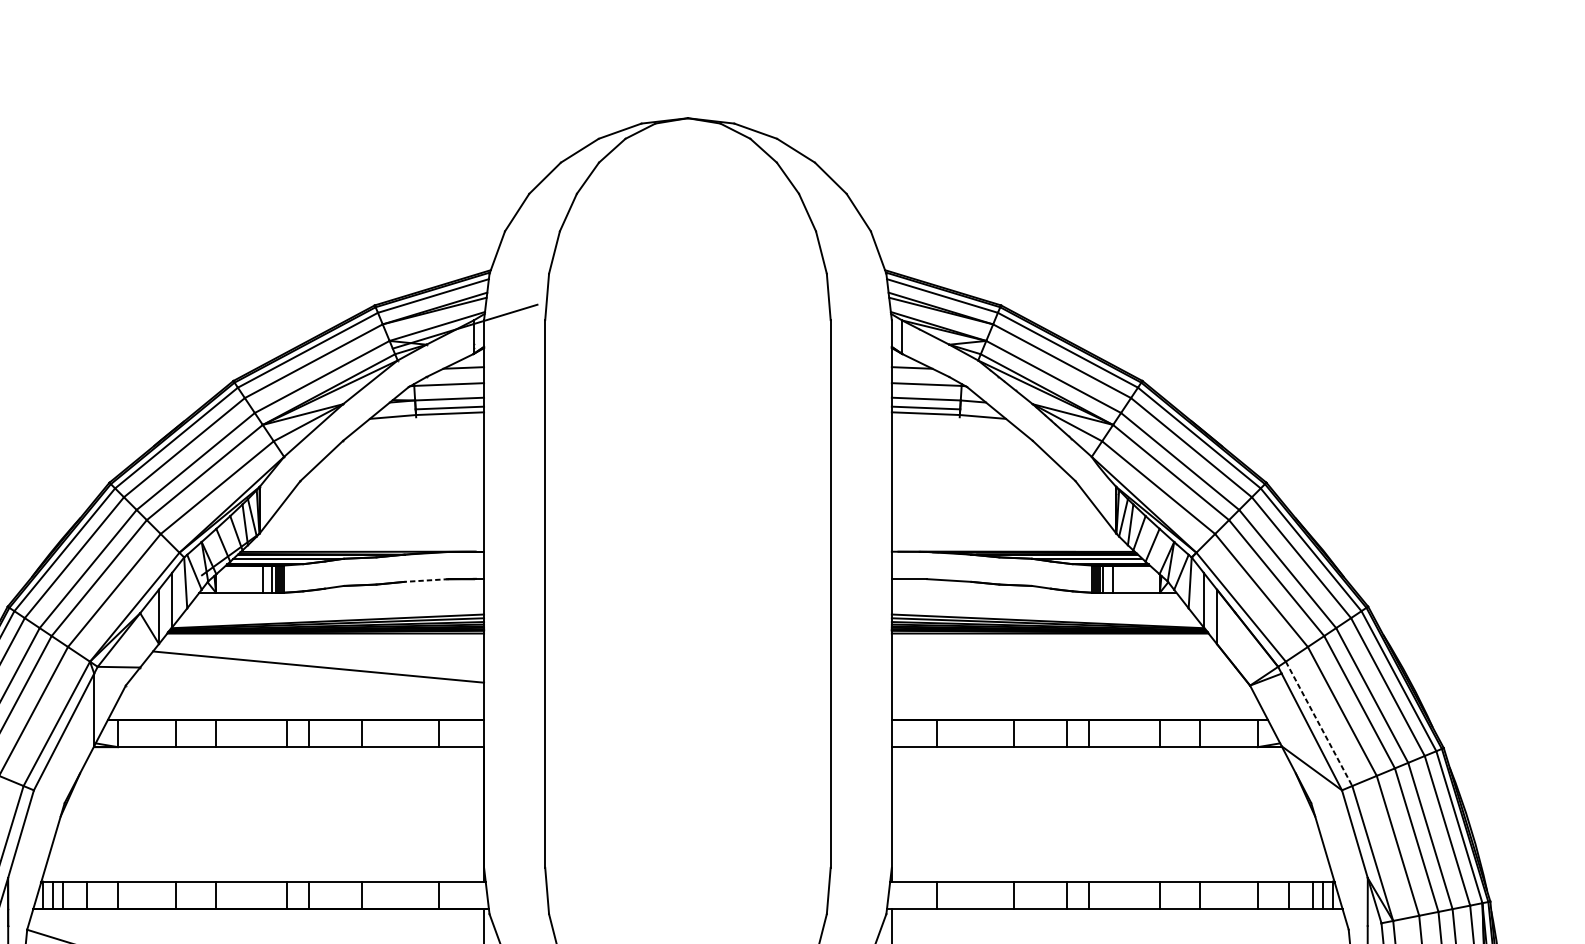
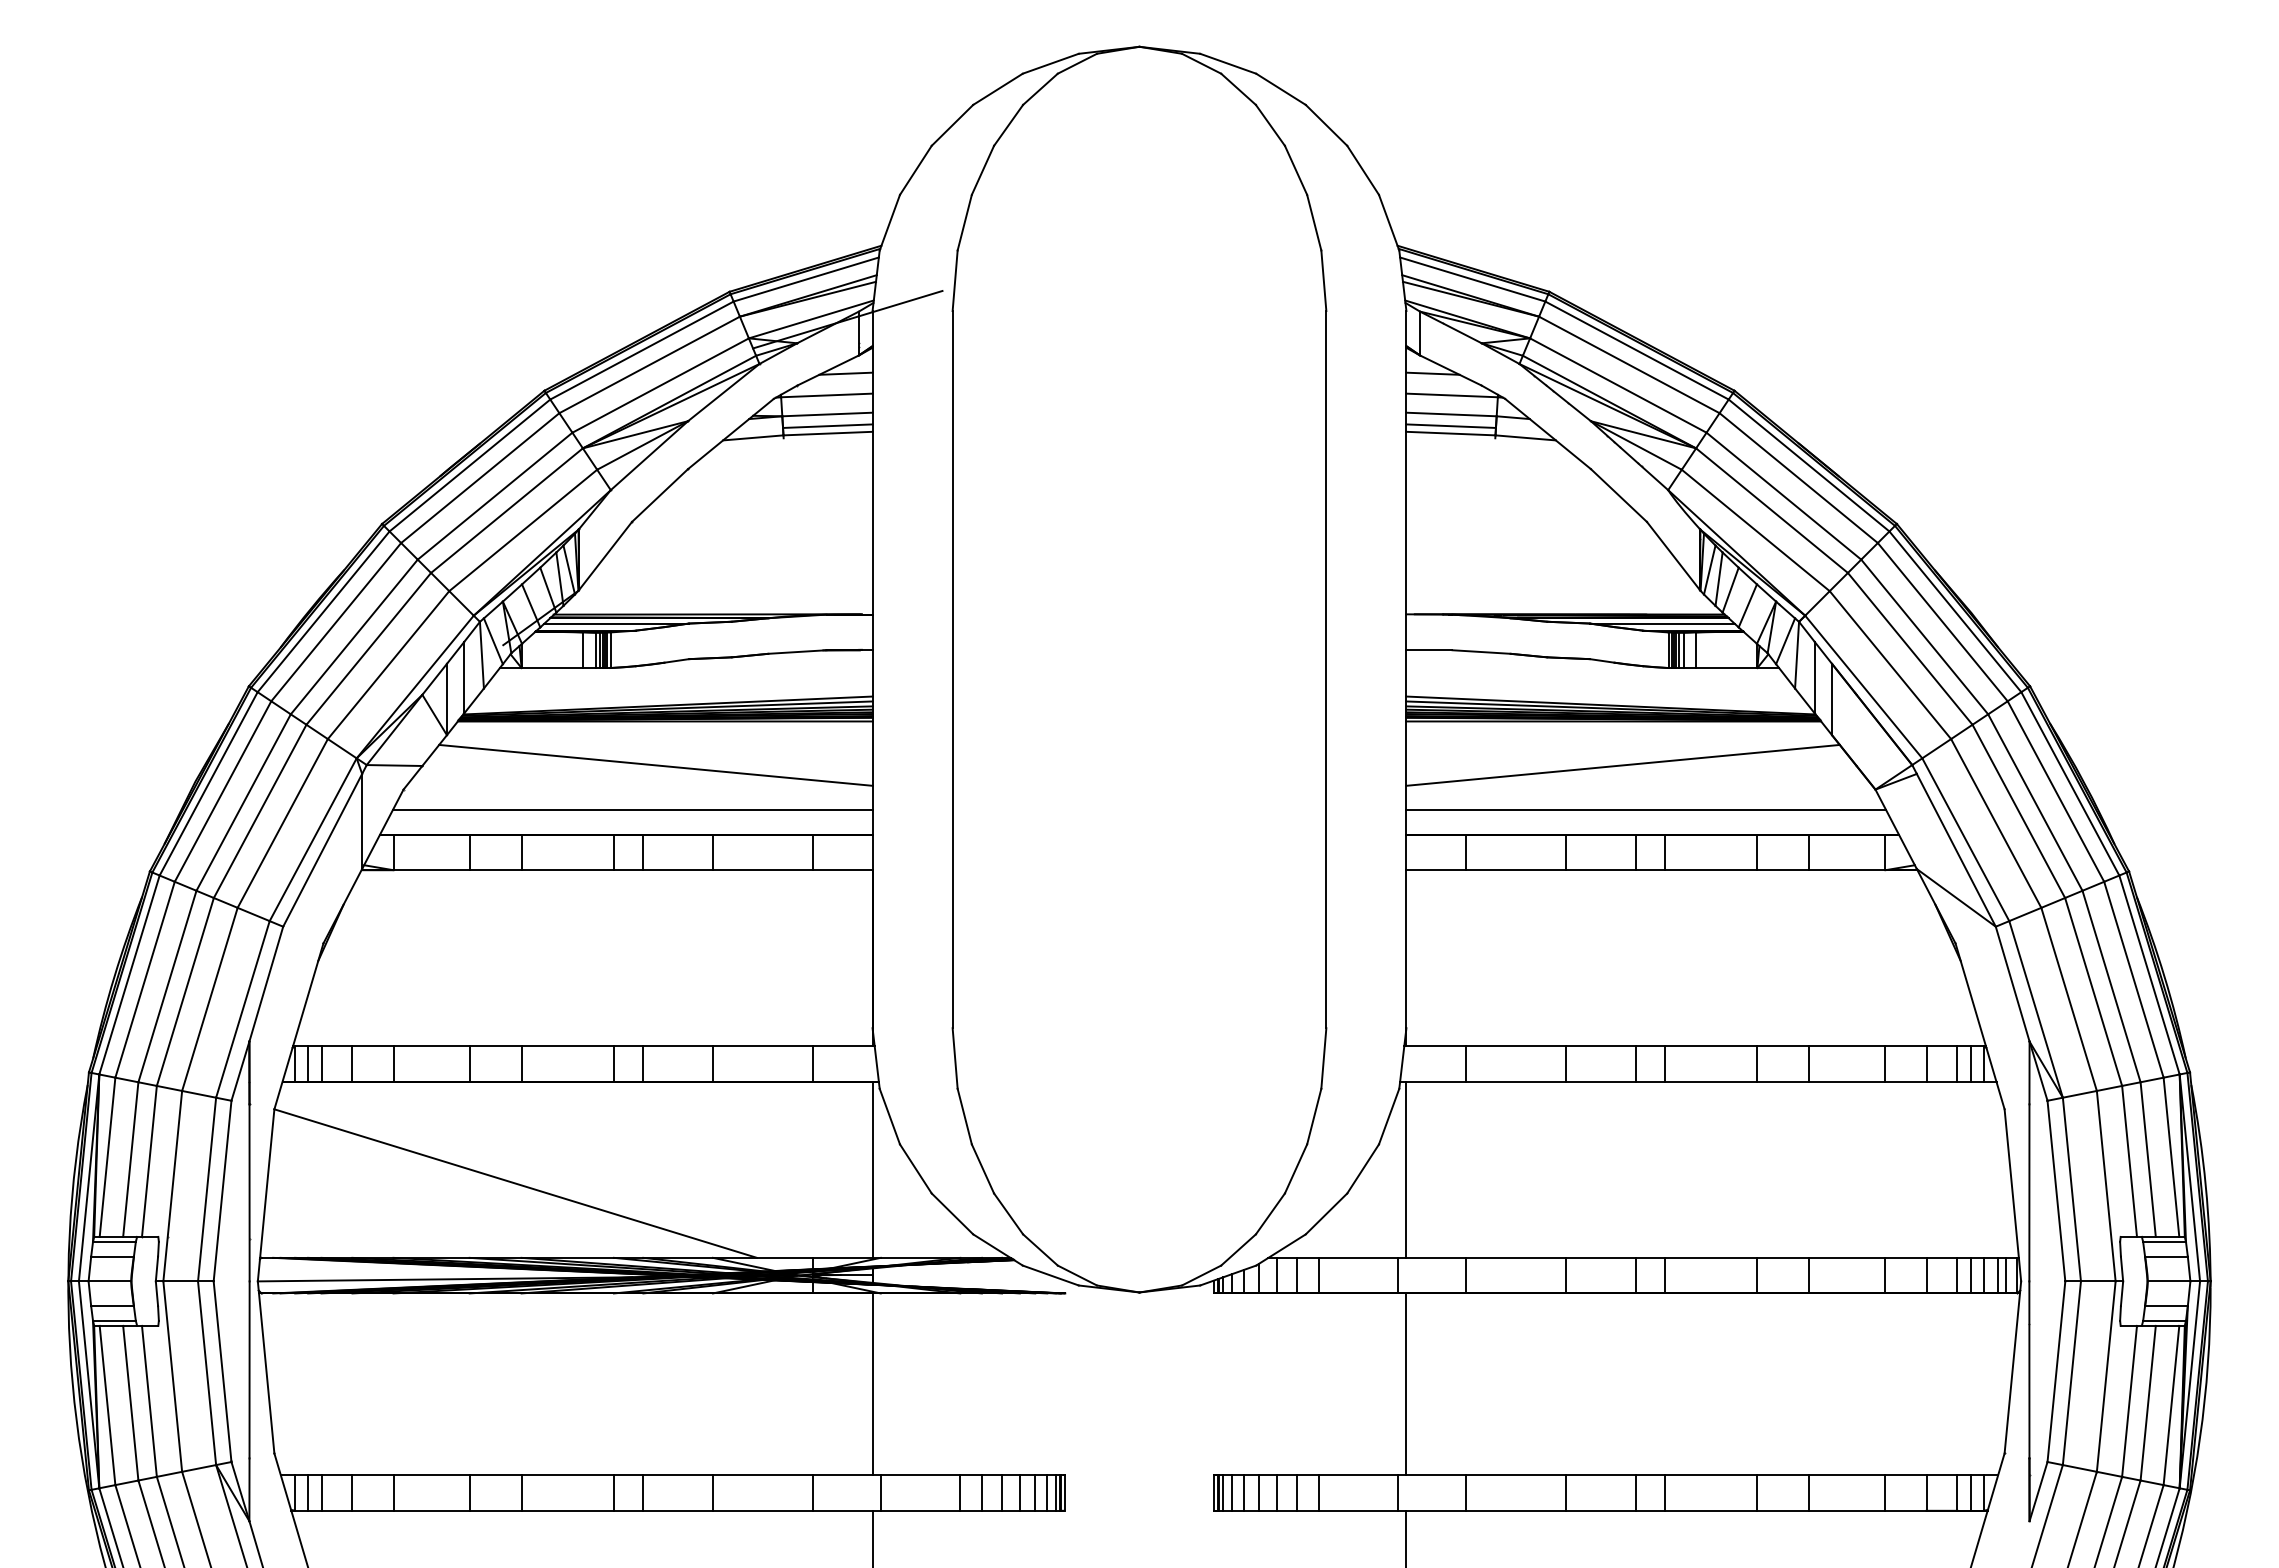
line: (425, 580) -> (796, 652), dashed -> solid
line: (1056, 666) -> (1622, 764), added
line: (300, 701) -> (632, 810), added
line: (1075, 701) -> (1646, 810), added
line: (1319, 724) -> (1966, 840), dashed -> solid

